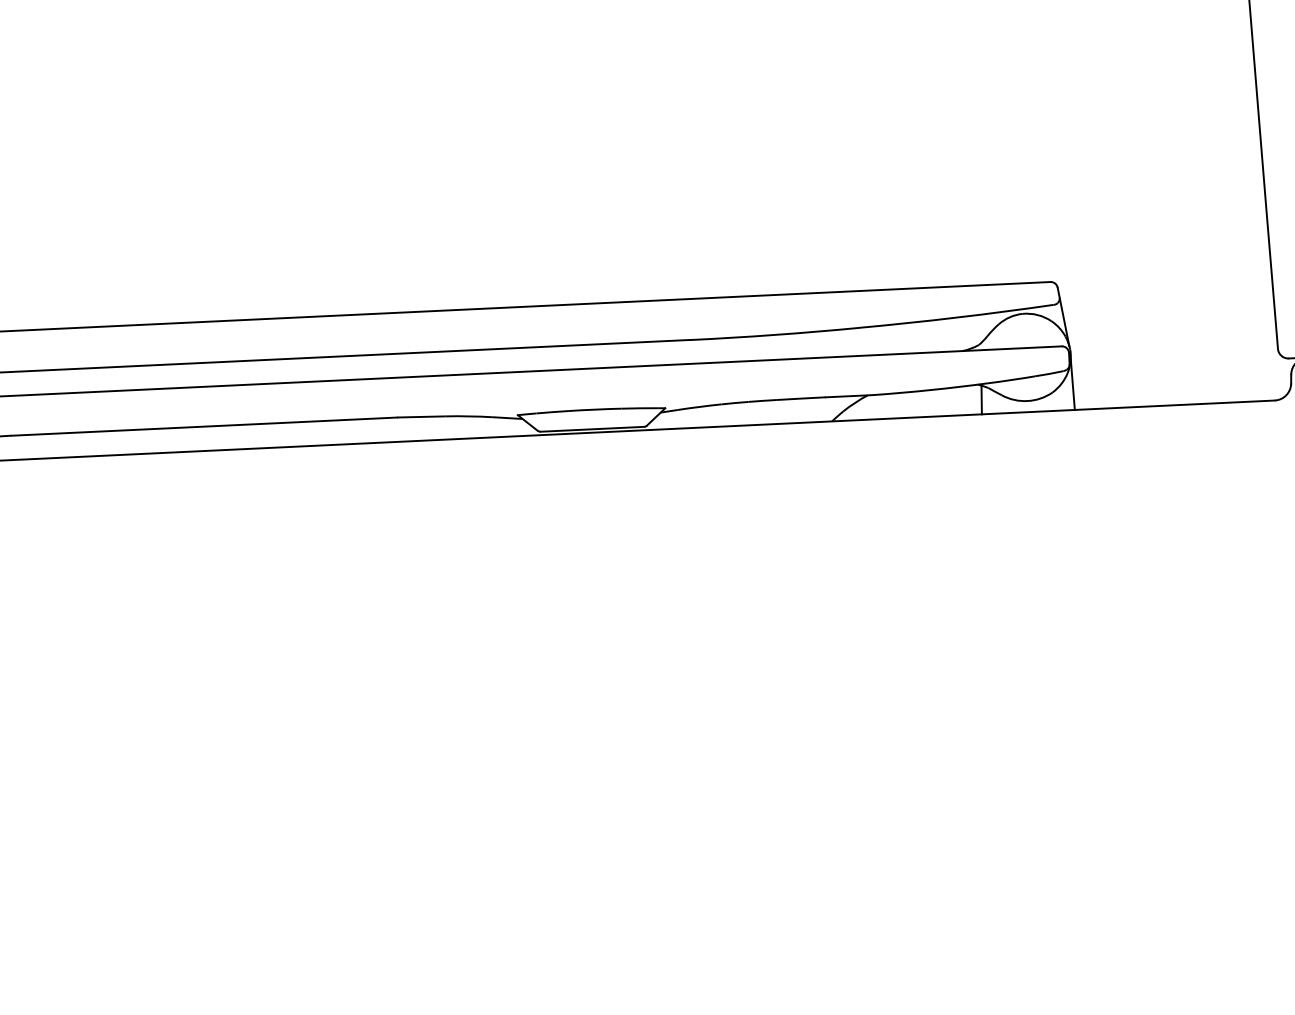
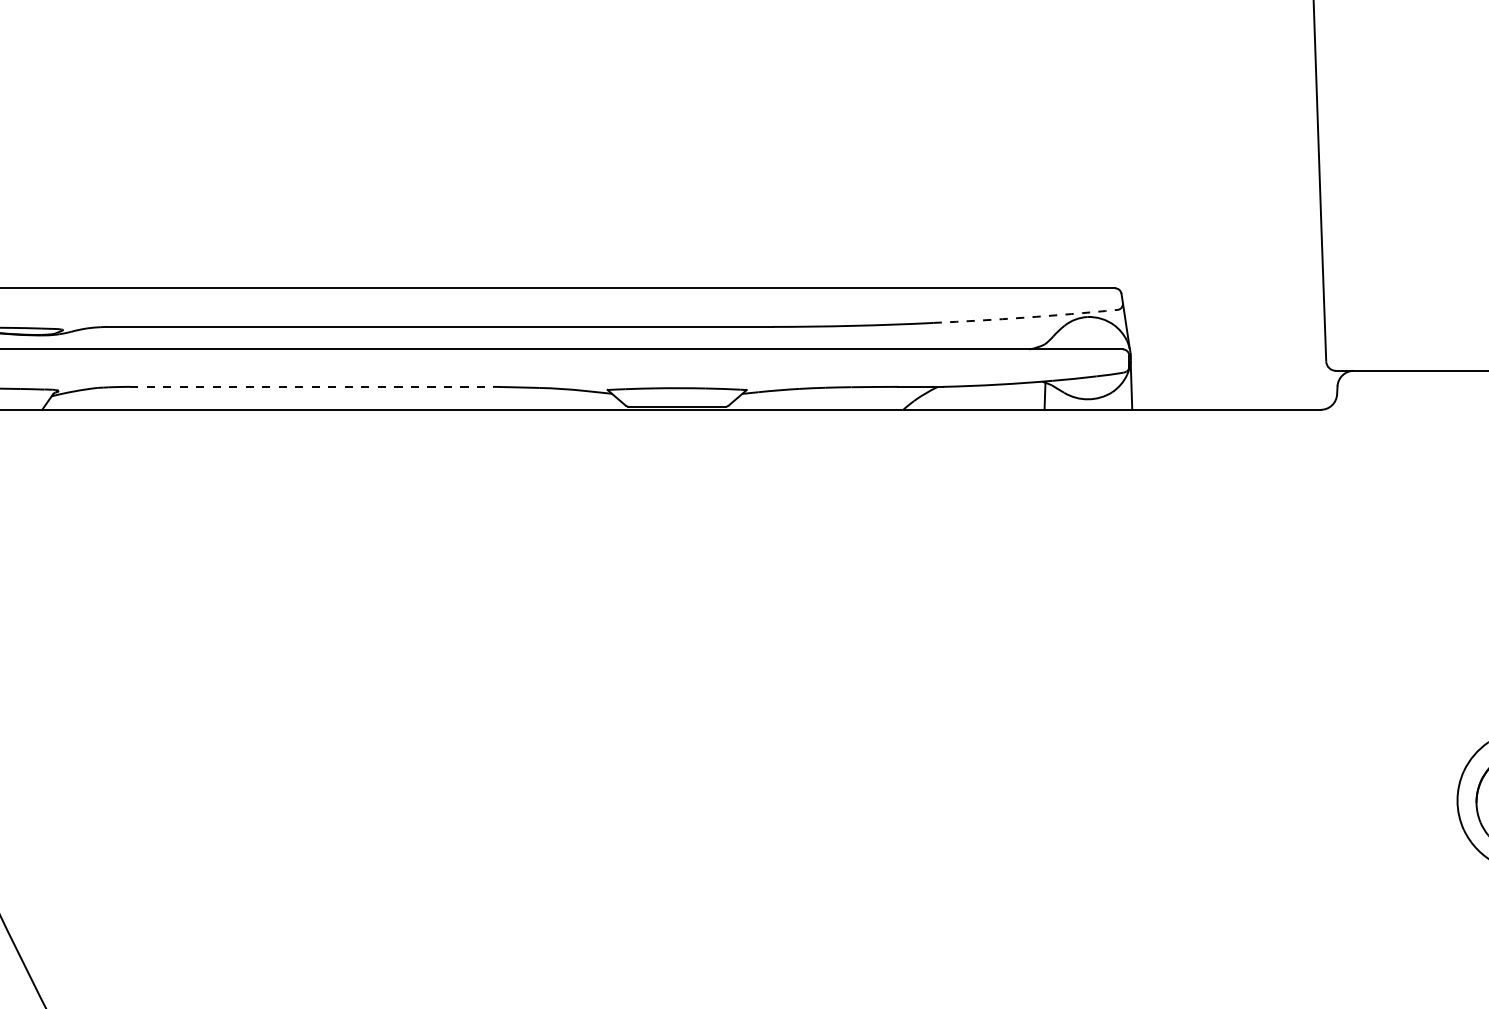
arc: (957, 317) -> (1025, 317), solid -> dashed
line: (204, 426) -> (312, 386), solid -> dashed

